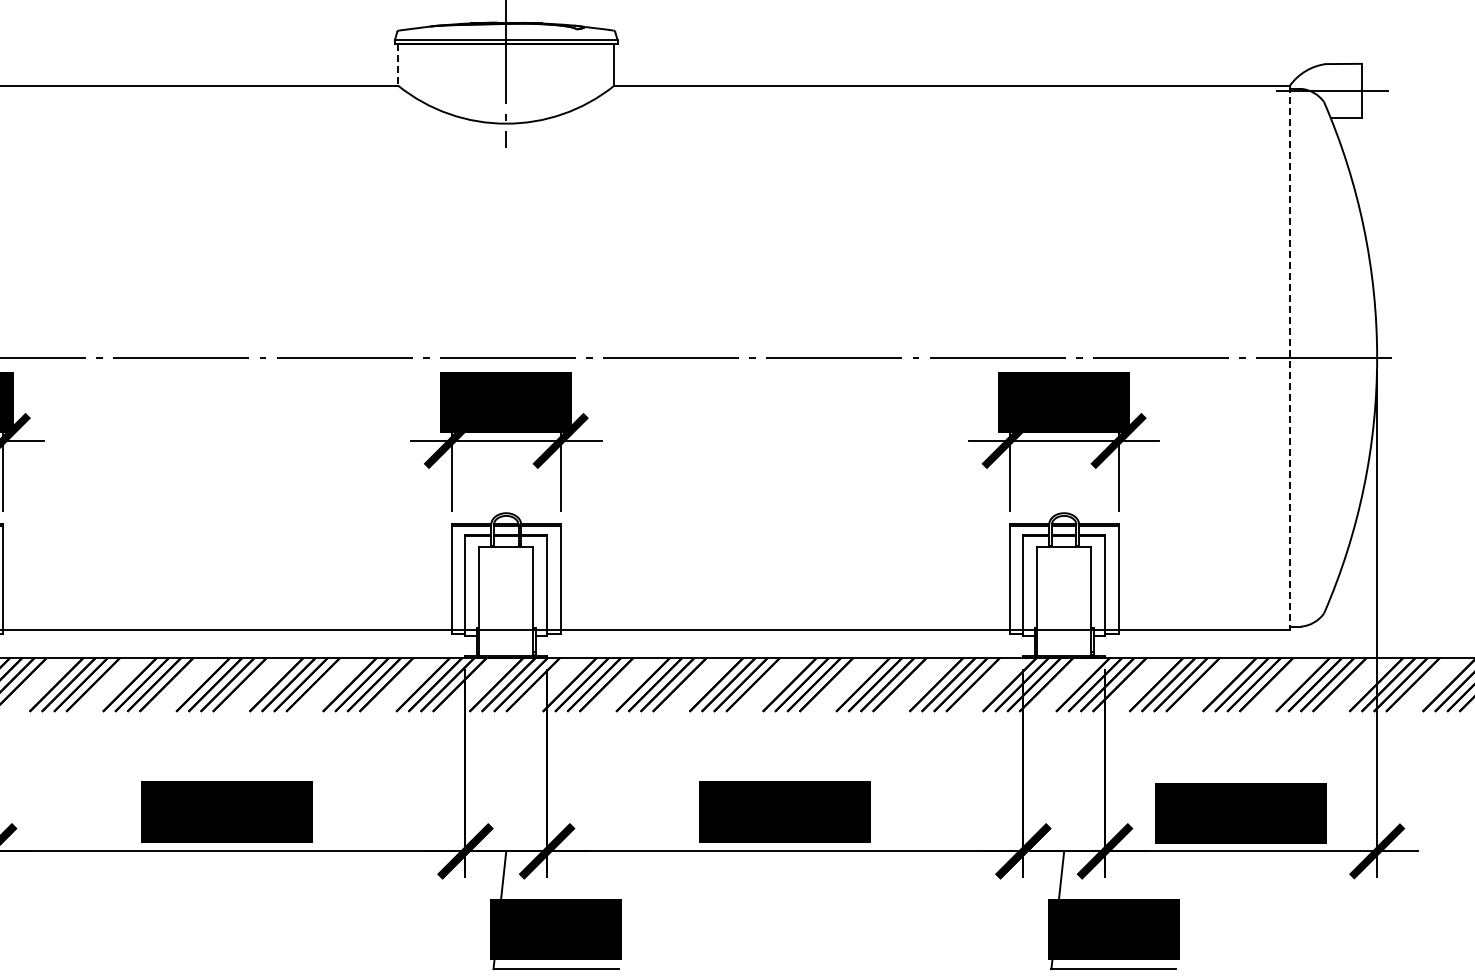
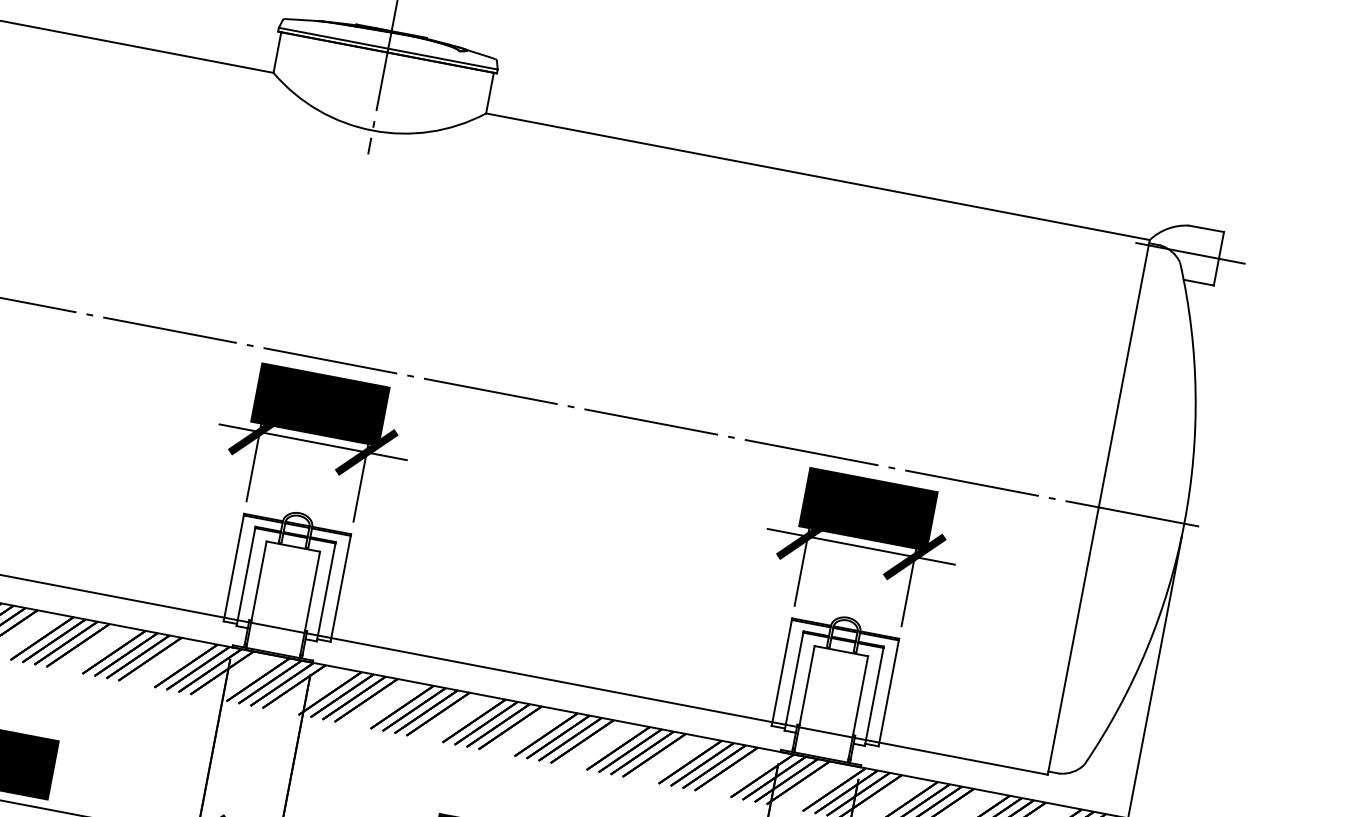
line: (398, 64) -> (277, 52), dashed -> solid
line: (1290, 358) -> (1099, 508), dashed -> solid

